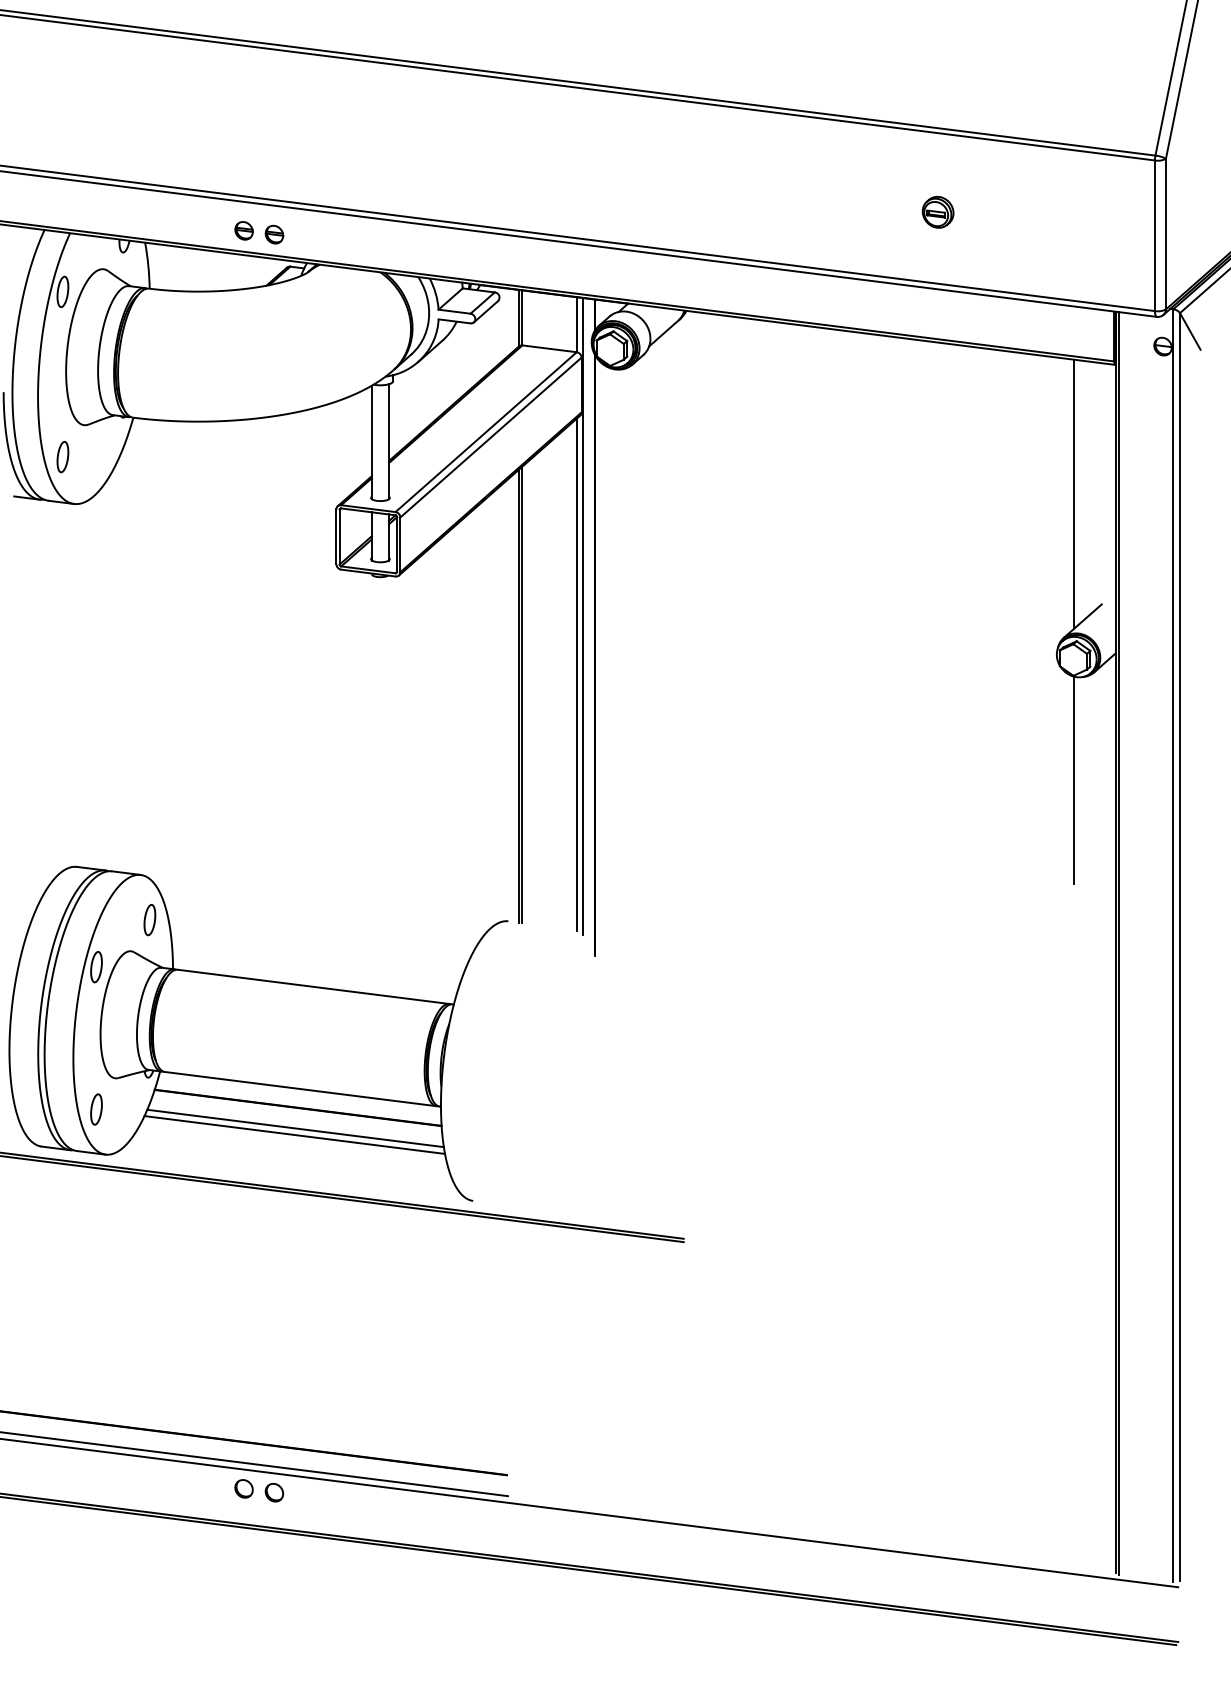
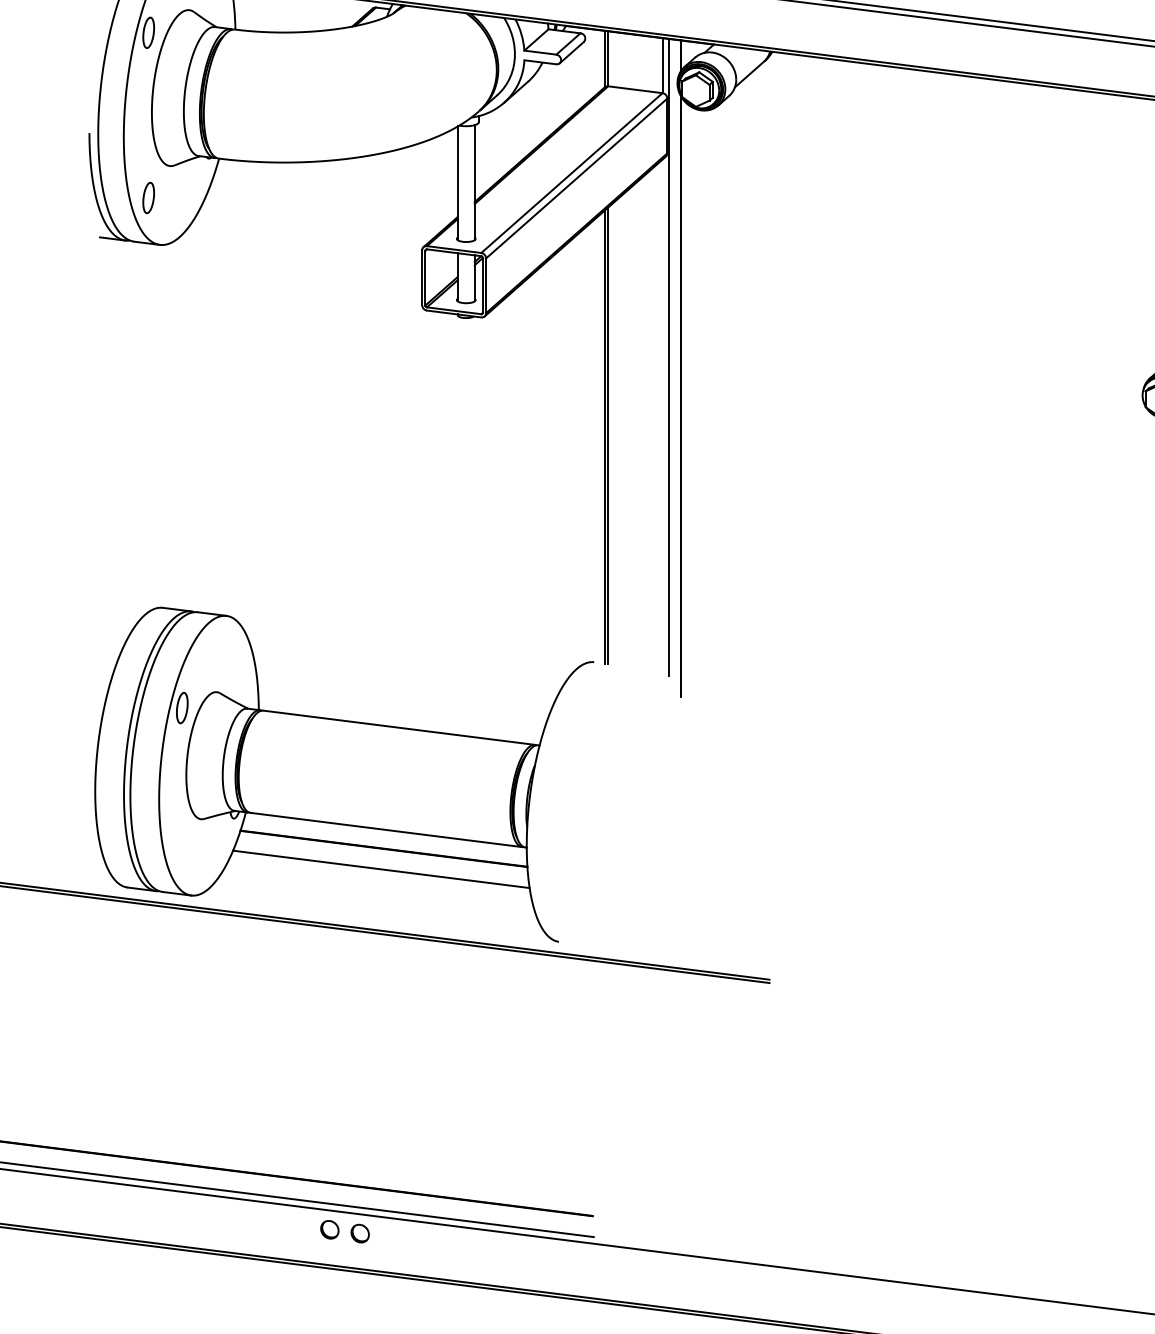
line: (576, 674) -> (662, 415), removed
part: (149, 920) -> (235, 661), removed
part: (96, 1109) -> (182, 850), removed
line: (294, 1134) -> (380, 875), removed

